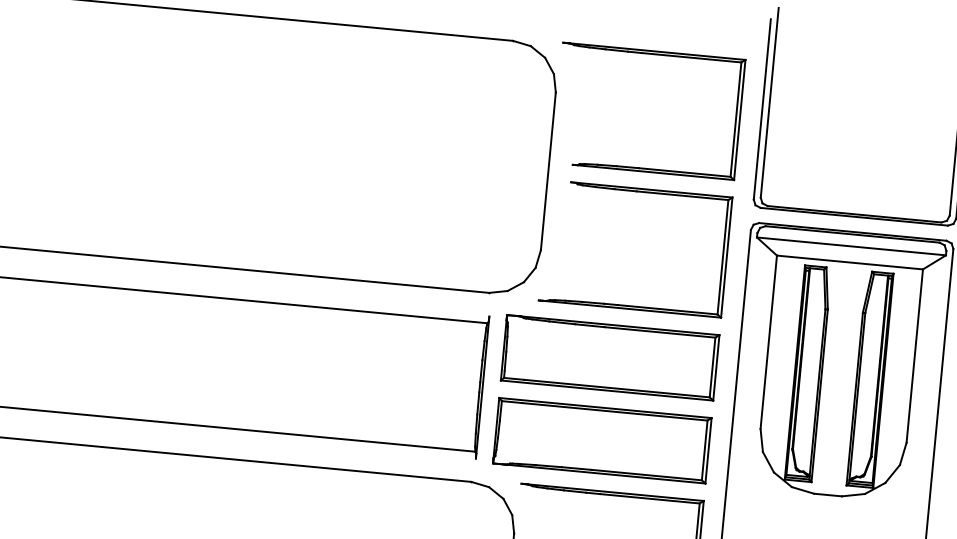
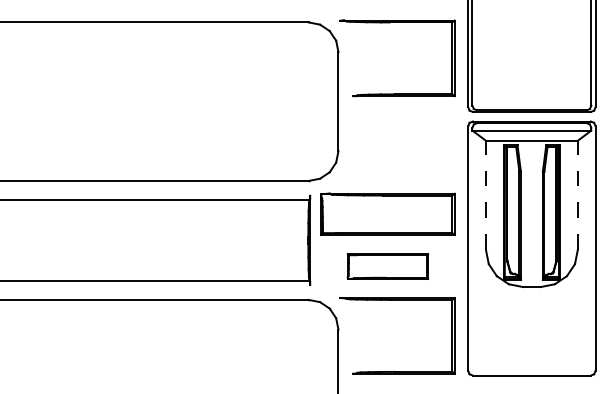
part: (641, 192) -> (397, 109), removed
line: (768, 342) -> (485, 195), solid -> dashed
line: (914, 356) -> (577, 195), solid -> dashed
part: (601, 440) -> (387, 266), size x0.6

